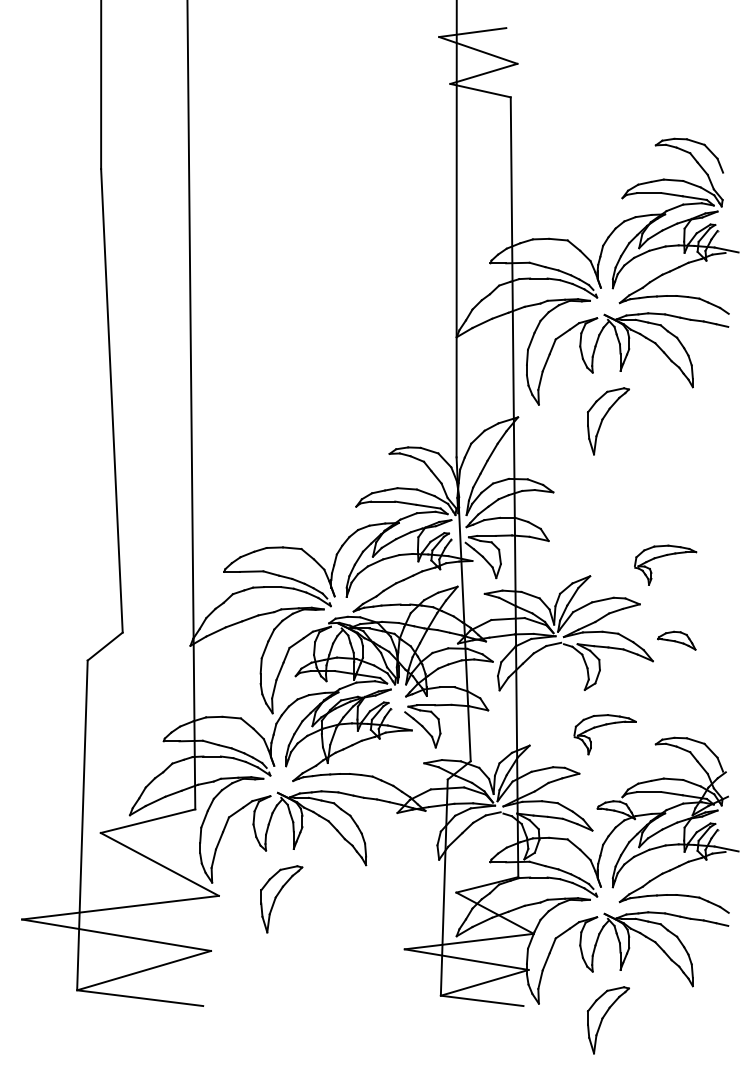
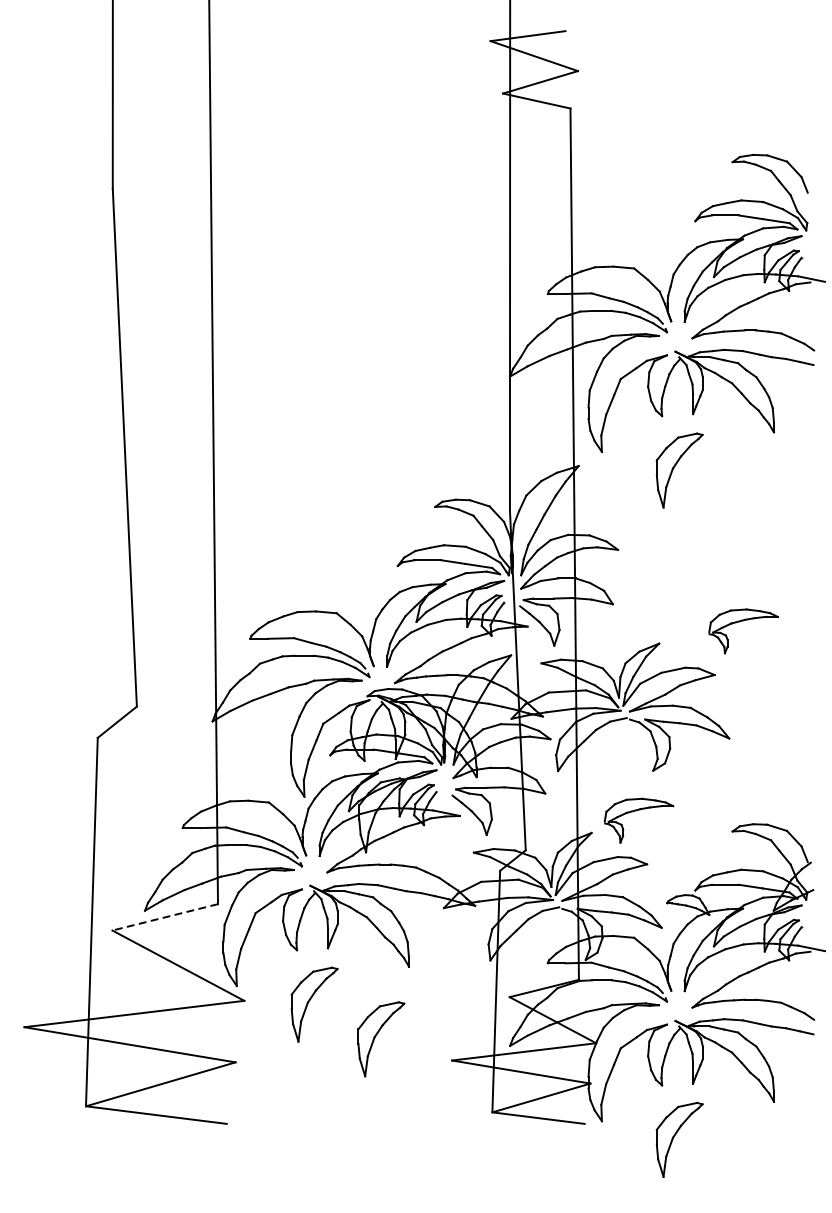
part: (676, 640) -> (755, 715), removed
part: (603, 726) -> (637, 811), moved
line: (148, 821) -> (165, 917), solid -> dashed
part: (341, 930) -> (381, 1039), added

